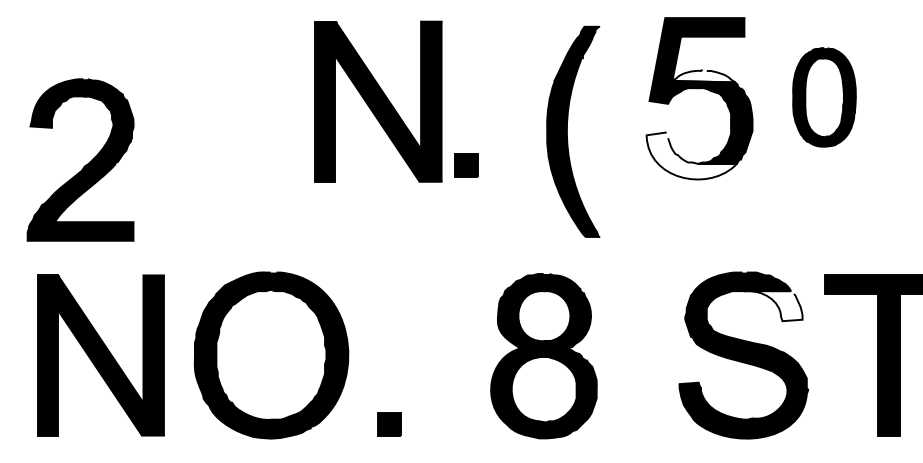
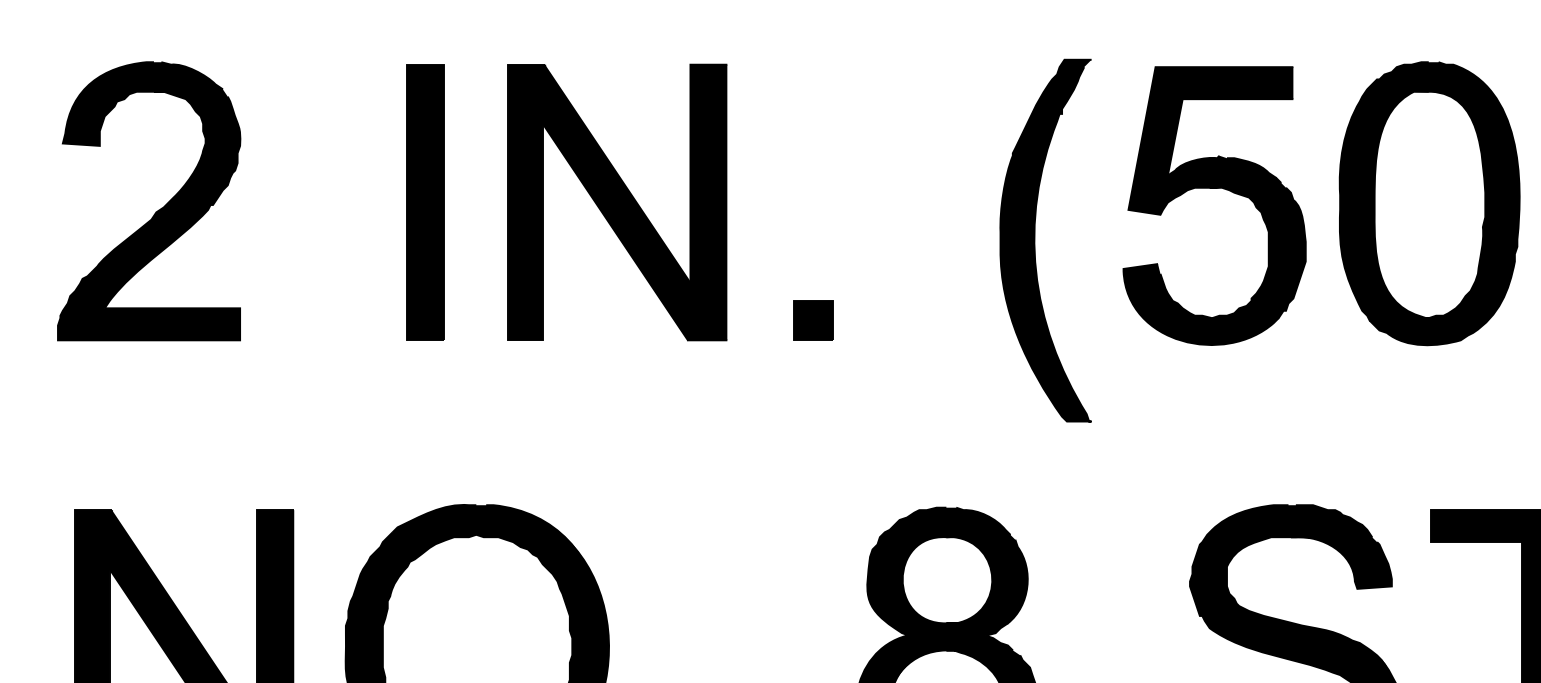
fill: (703, 75) -> (1221, 165), added
part: (241, 96) -> (426, 202), added
part: (824, 97) -> (1429, 203), size x1.67
part: (378, 101) -> (617, 202), moved
part: (573, 131) -> (1045, 239), moved
fill: (691, 155) -> (1200, 303), added
part: (85, 164) -> (157, 209), moved
fill: (772, 306) -> (1340, 563), added

